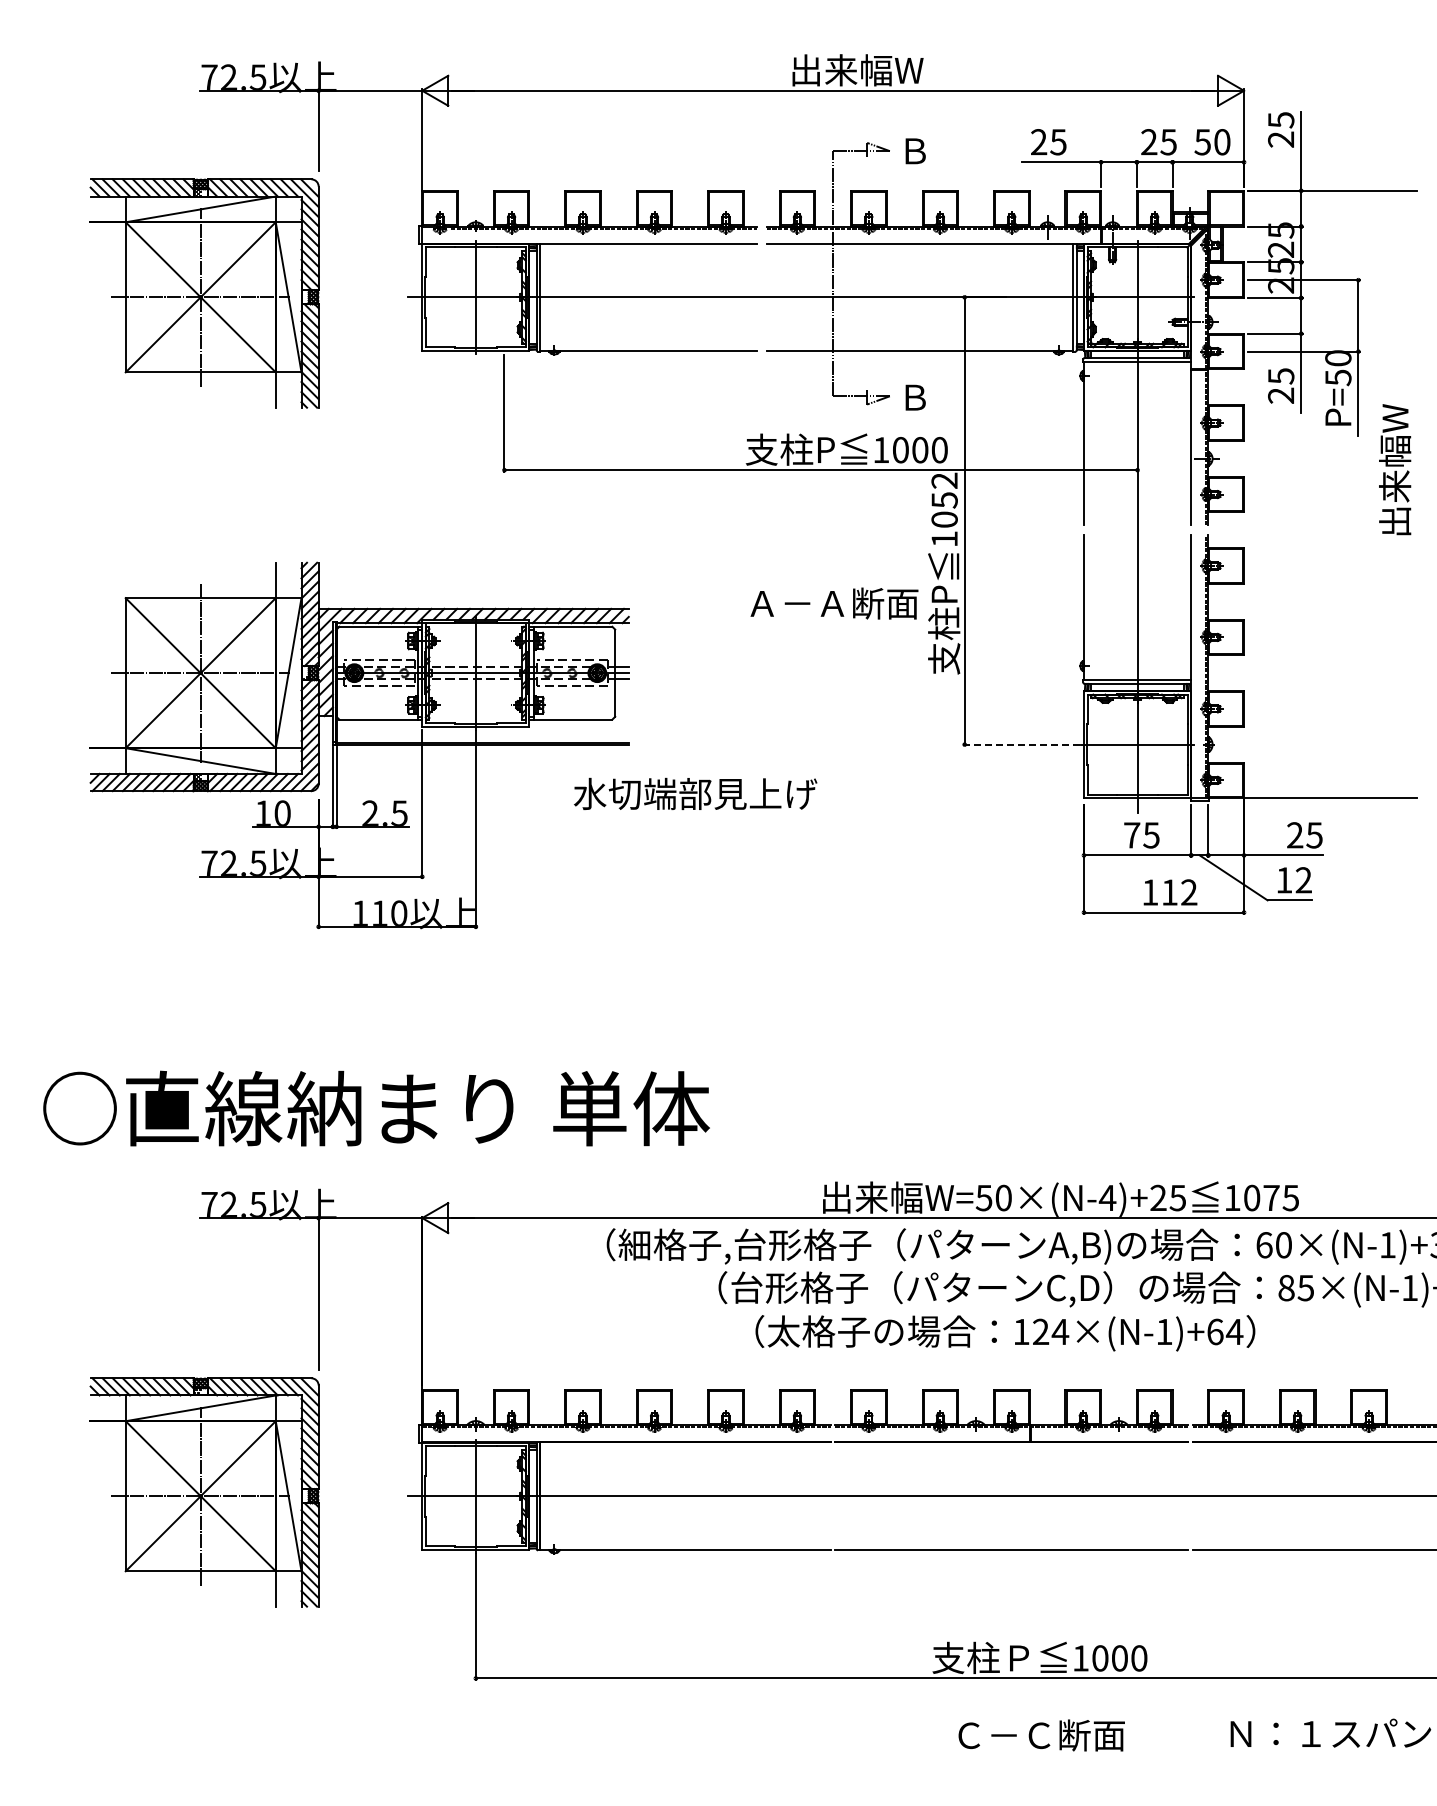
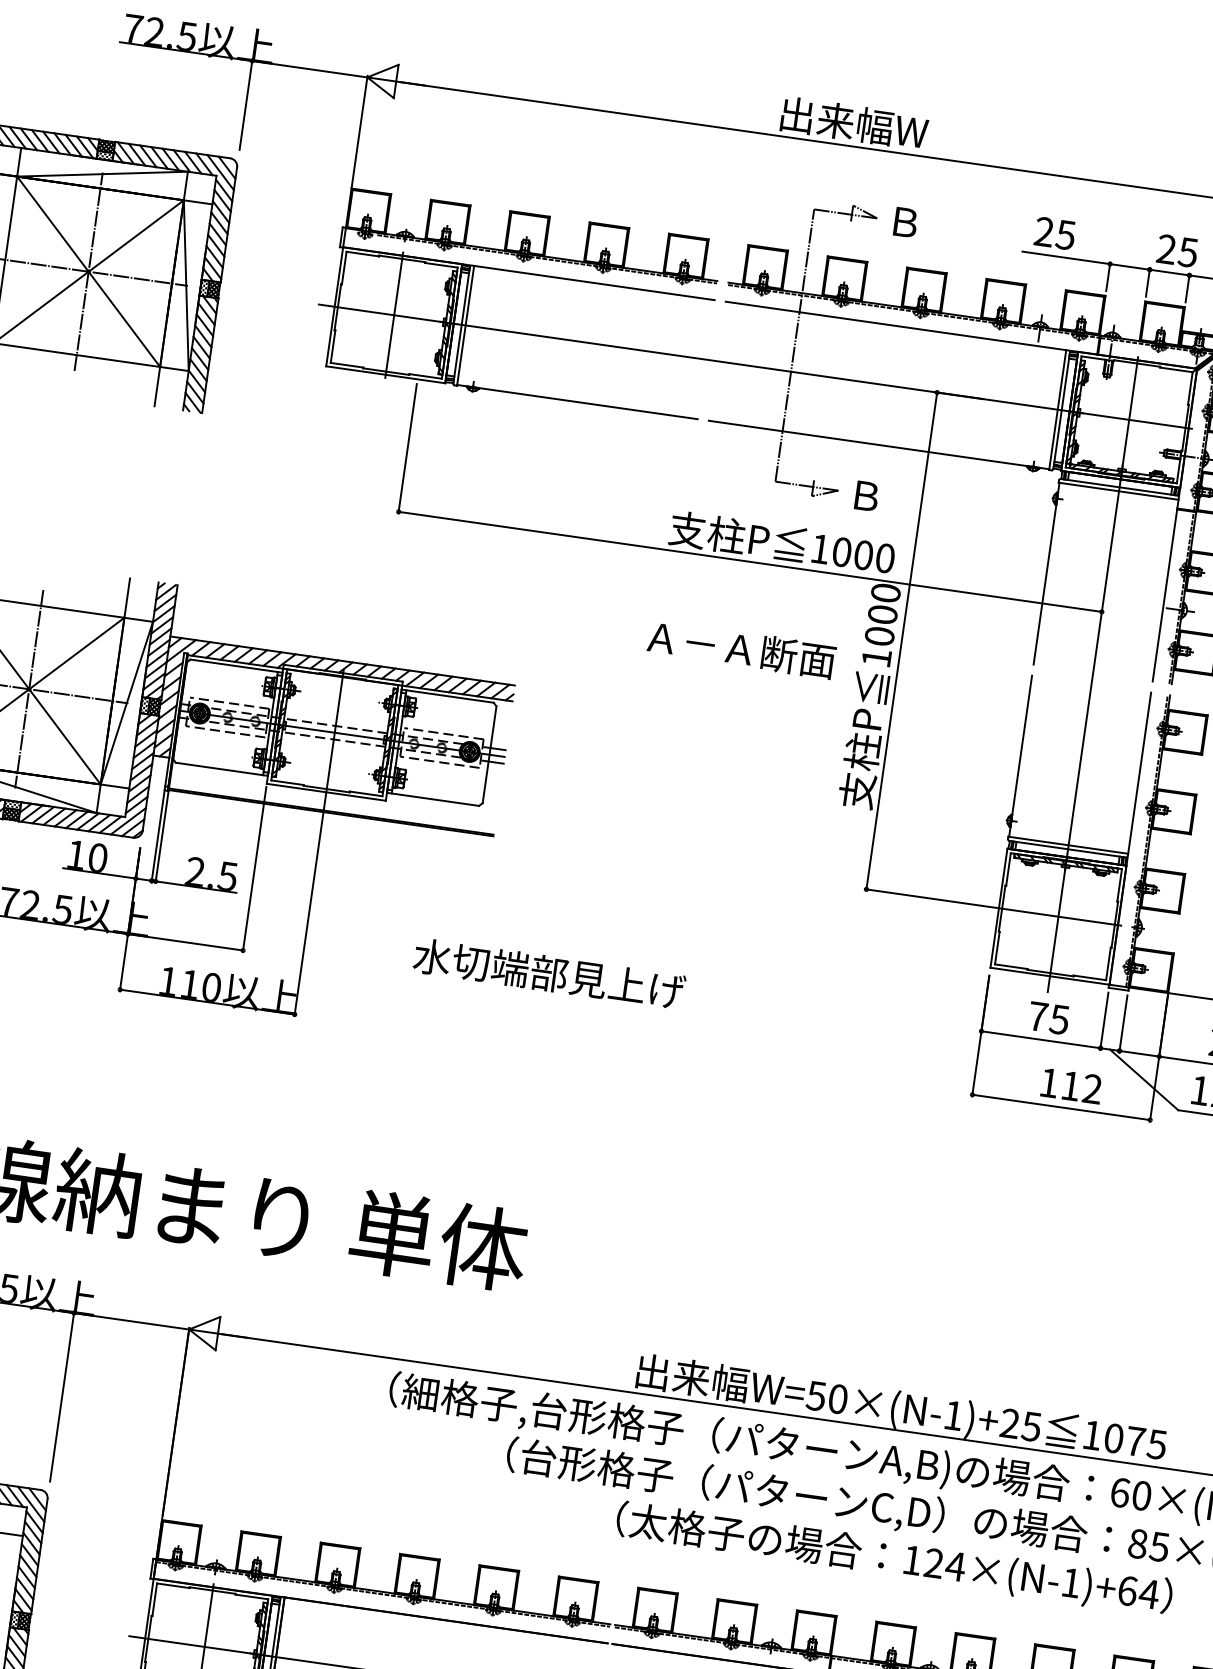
text: (944, 490) -> (884, 603), 1052 -> 1000
text: (834, 603) -> (741, 649), moved
line: (1020, 744) -> (928, 898), dashed -> solid
text: (695, 793) -> (549, 973), moved
text: (1107, 1197) -> (953, 1414), W=50×(N-4)+25 -> W=50×(N-1)+25
text: (1005, 1333) -> (894, 1559), moved

